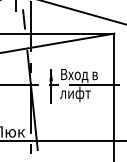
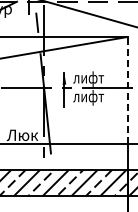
text: (79, 75) -> (92, 78), Вход в -> лифт
line: (114, 87) -> (127, 90), solid -> dashed

